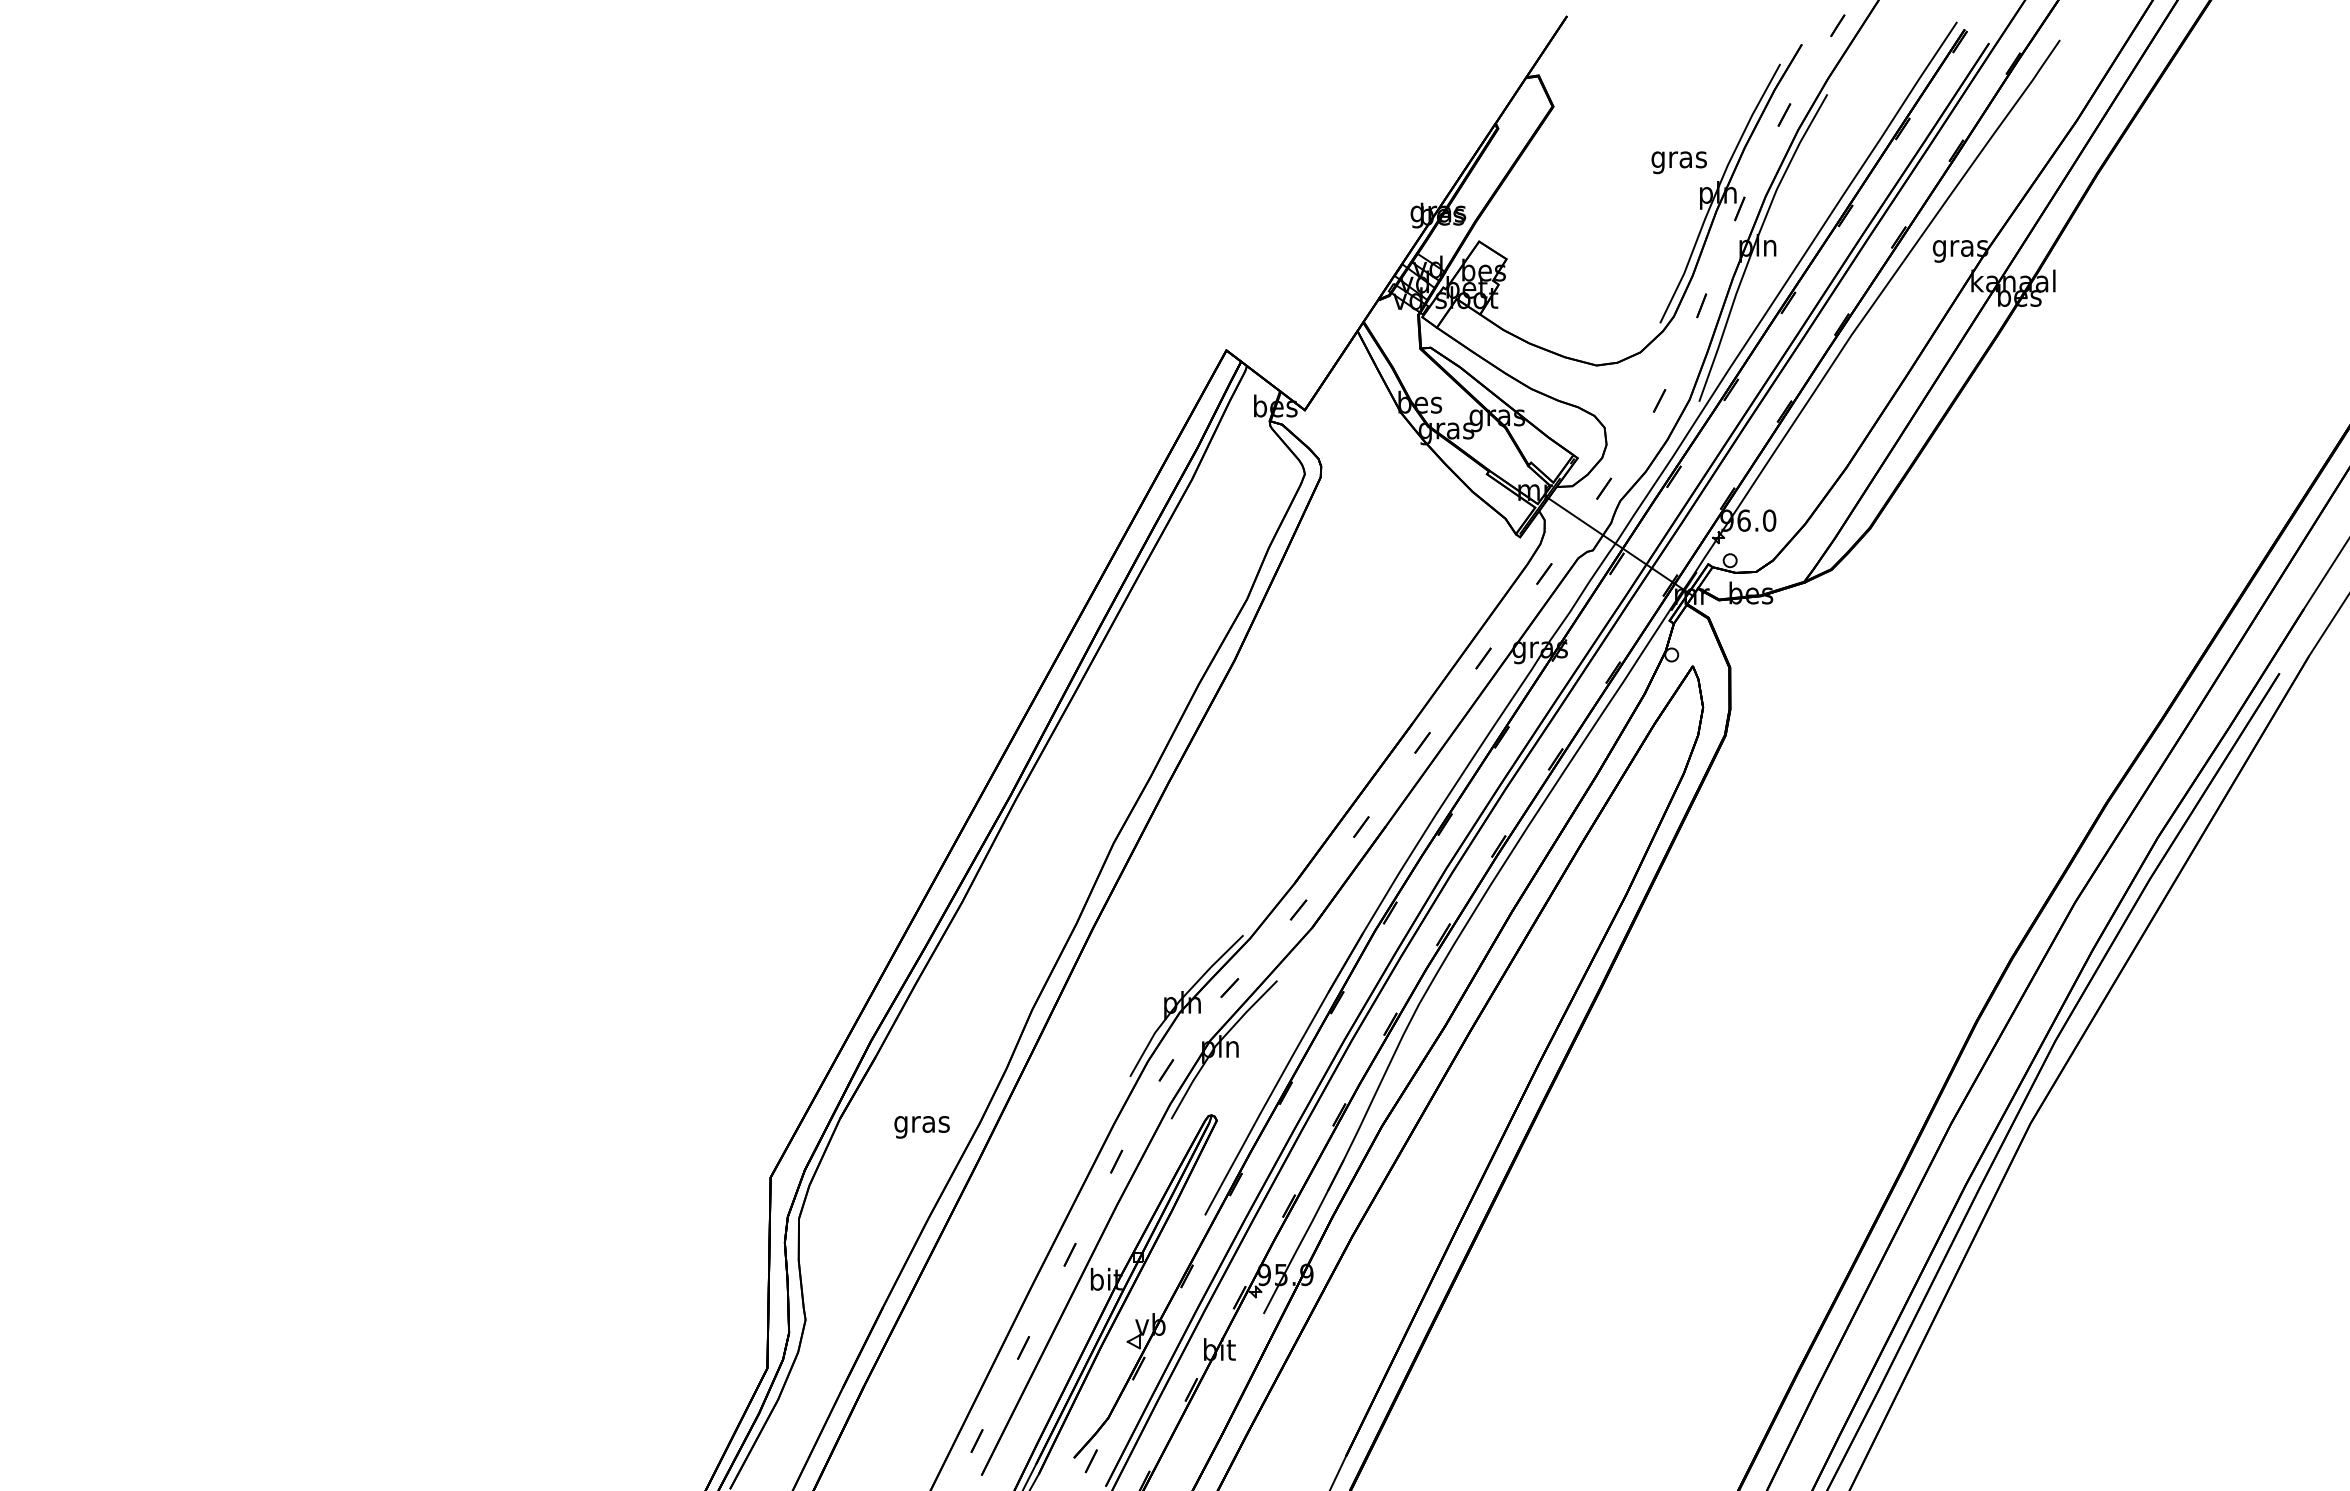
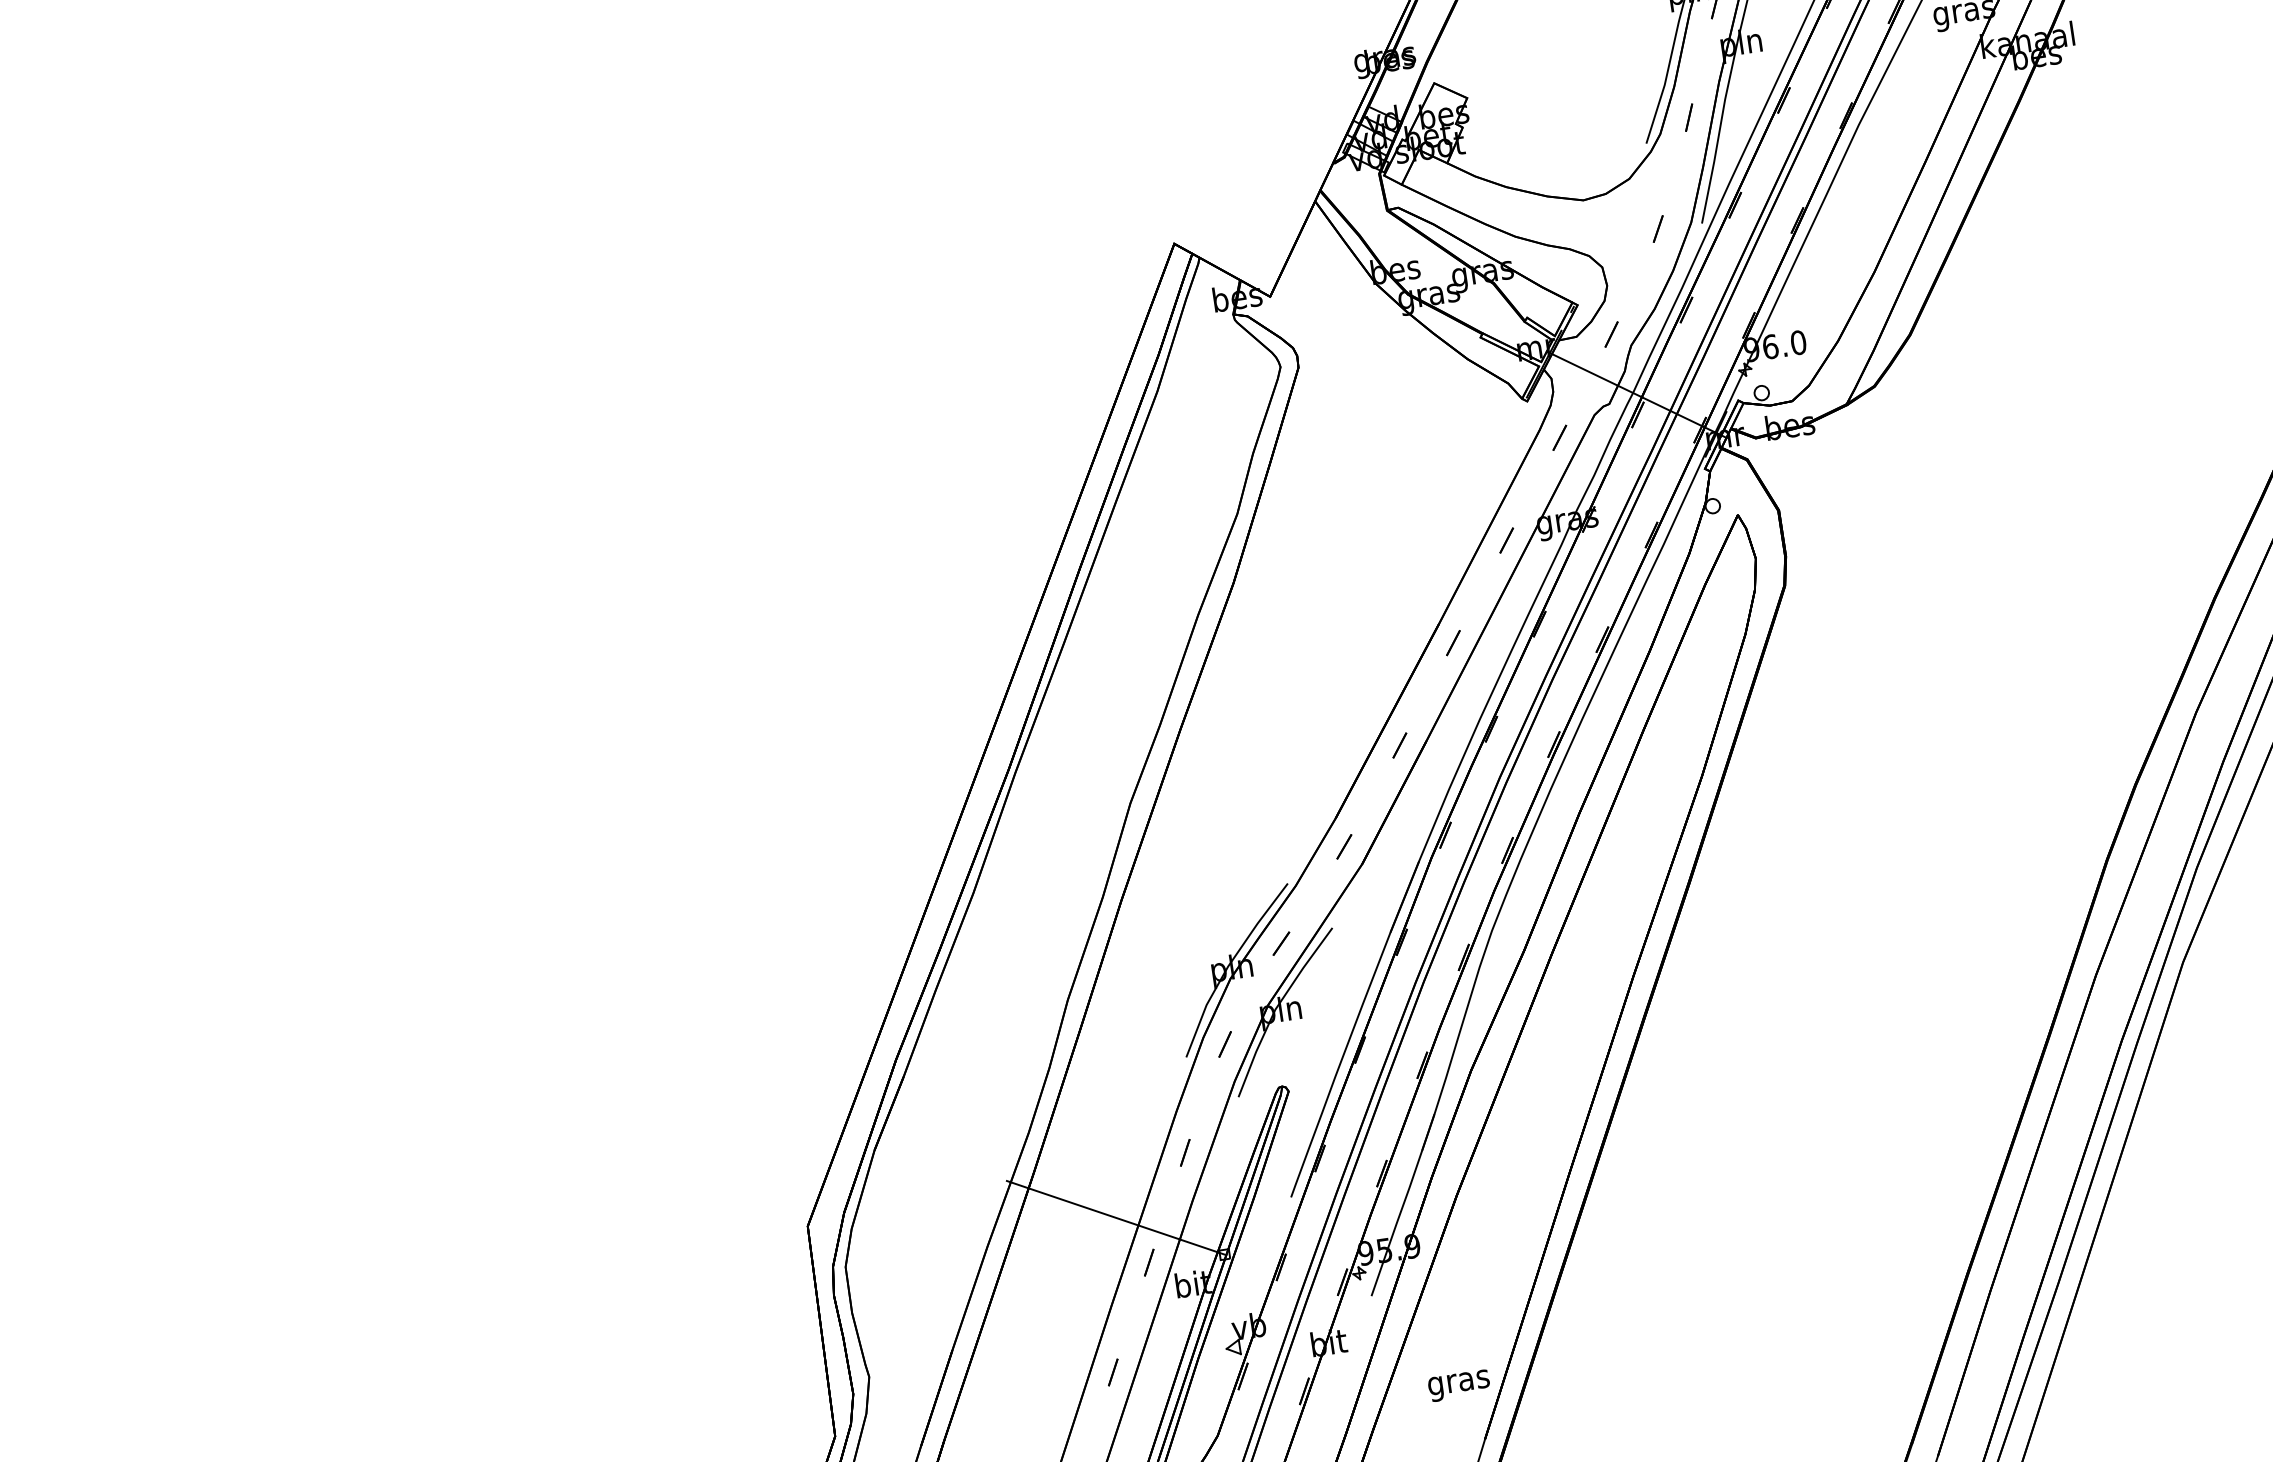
text: (921, 1127) -> (1458, 1386), moved
line: (1046, 1210) -> (1116, 1217), added

